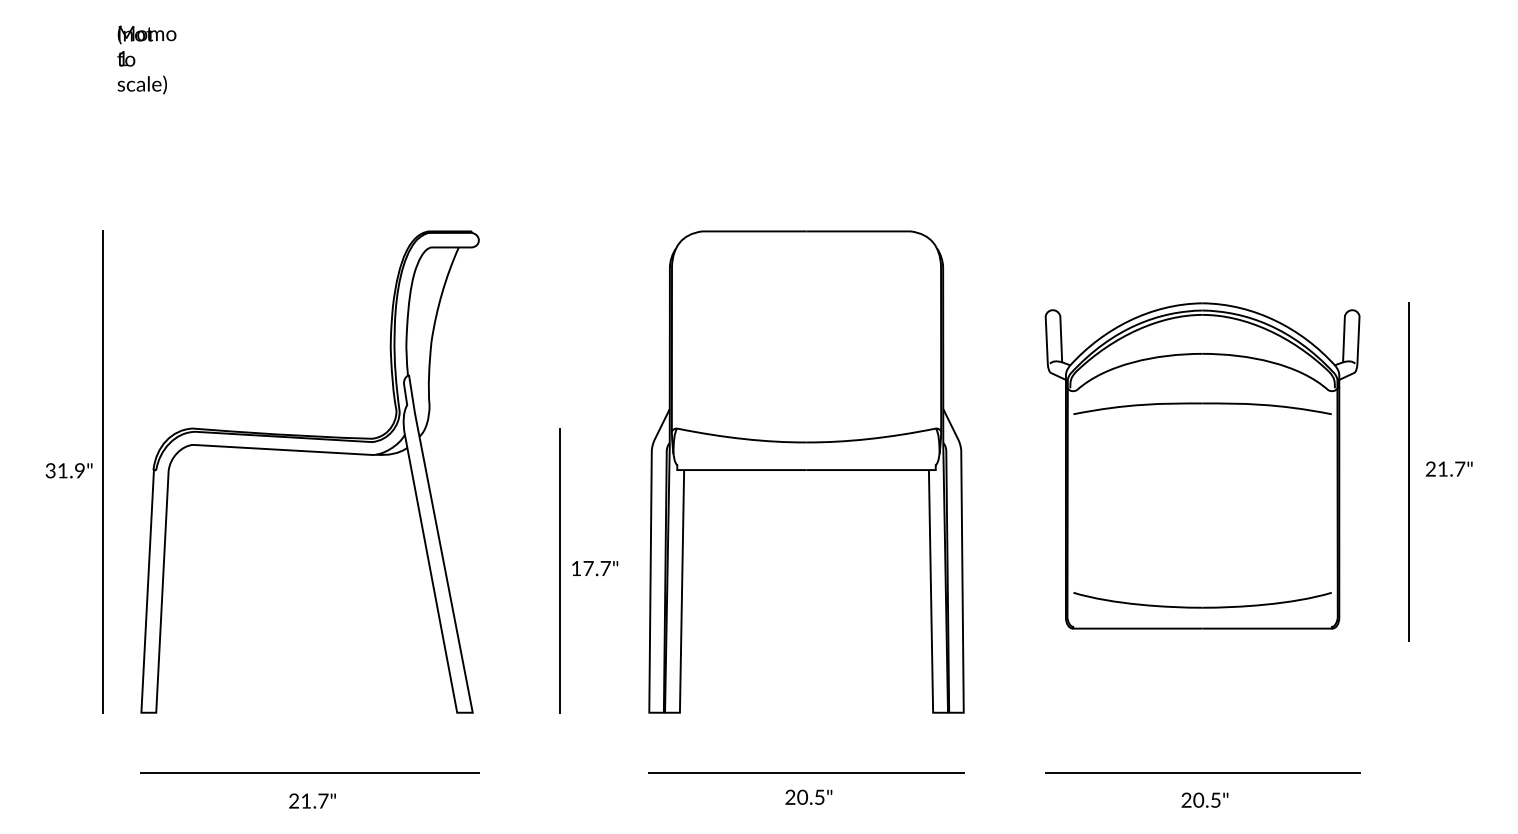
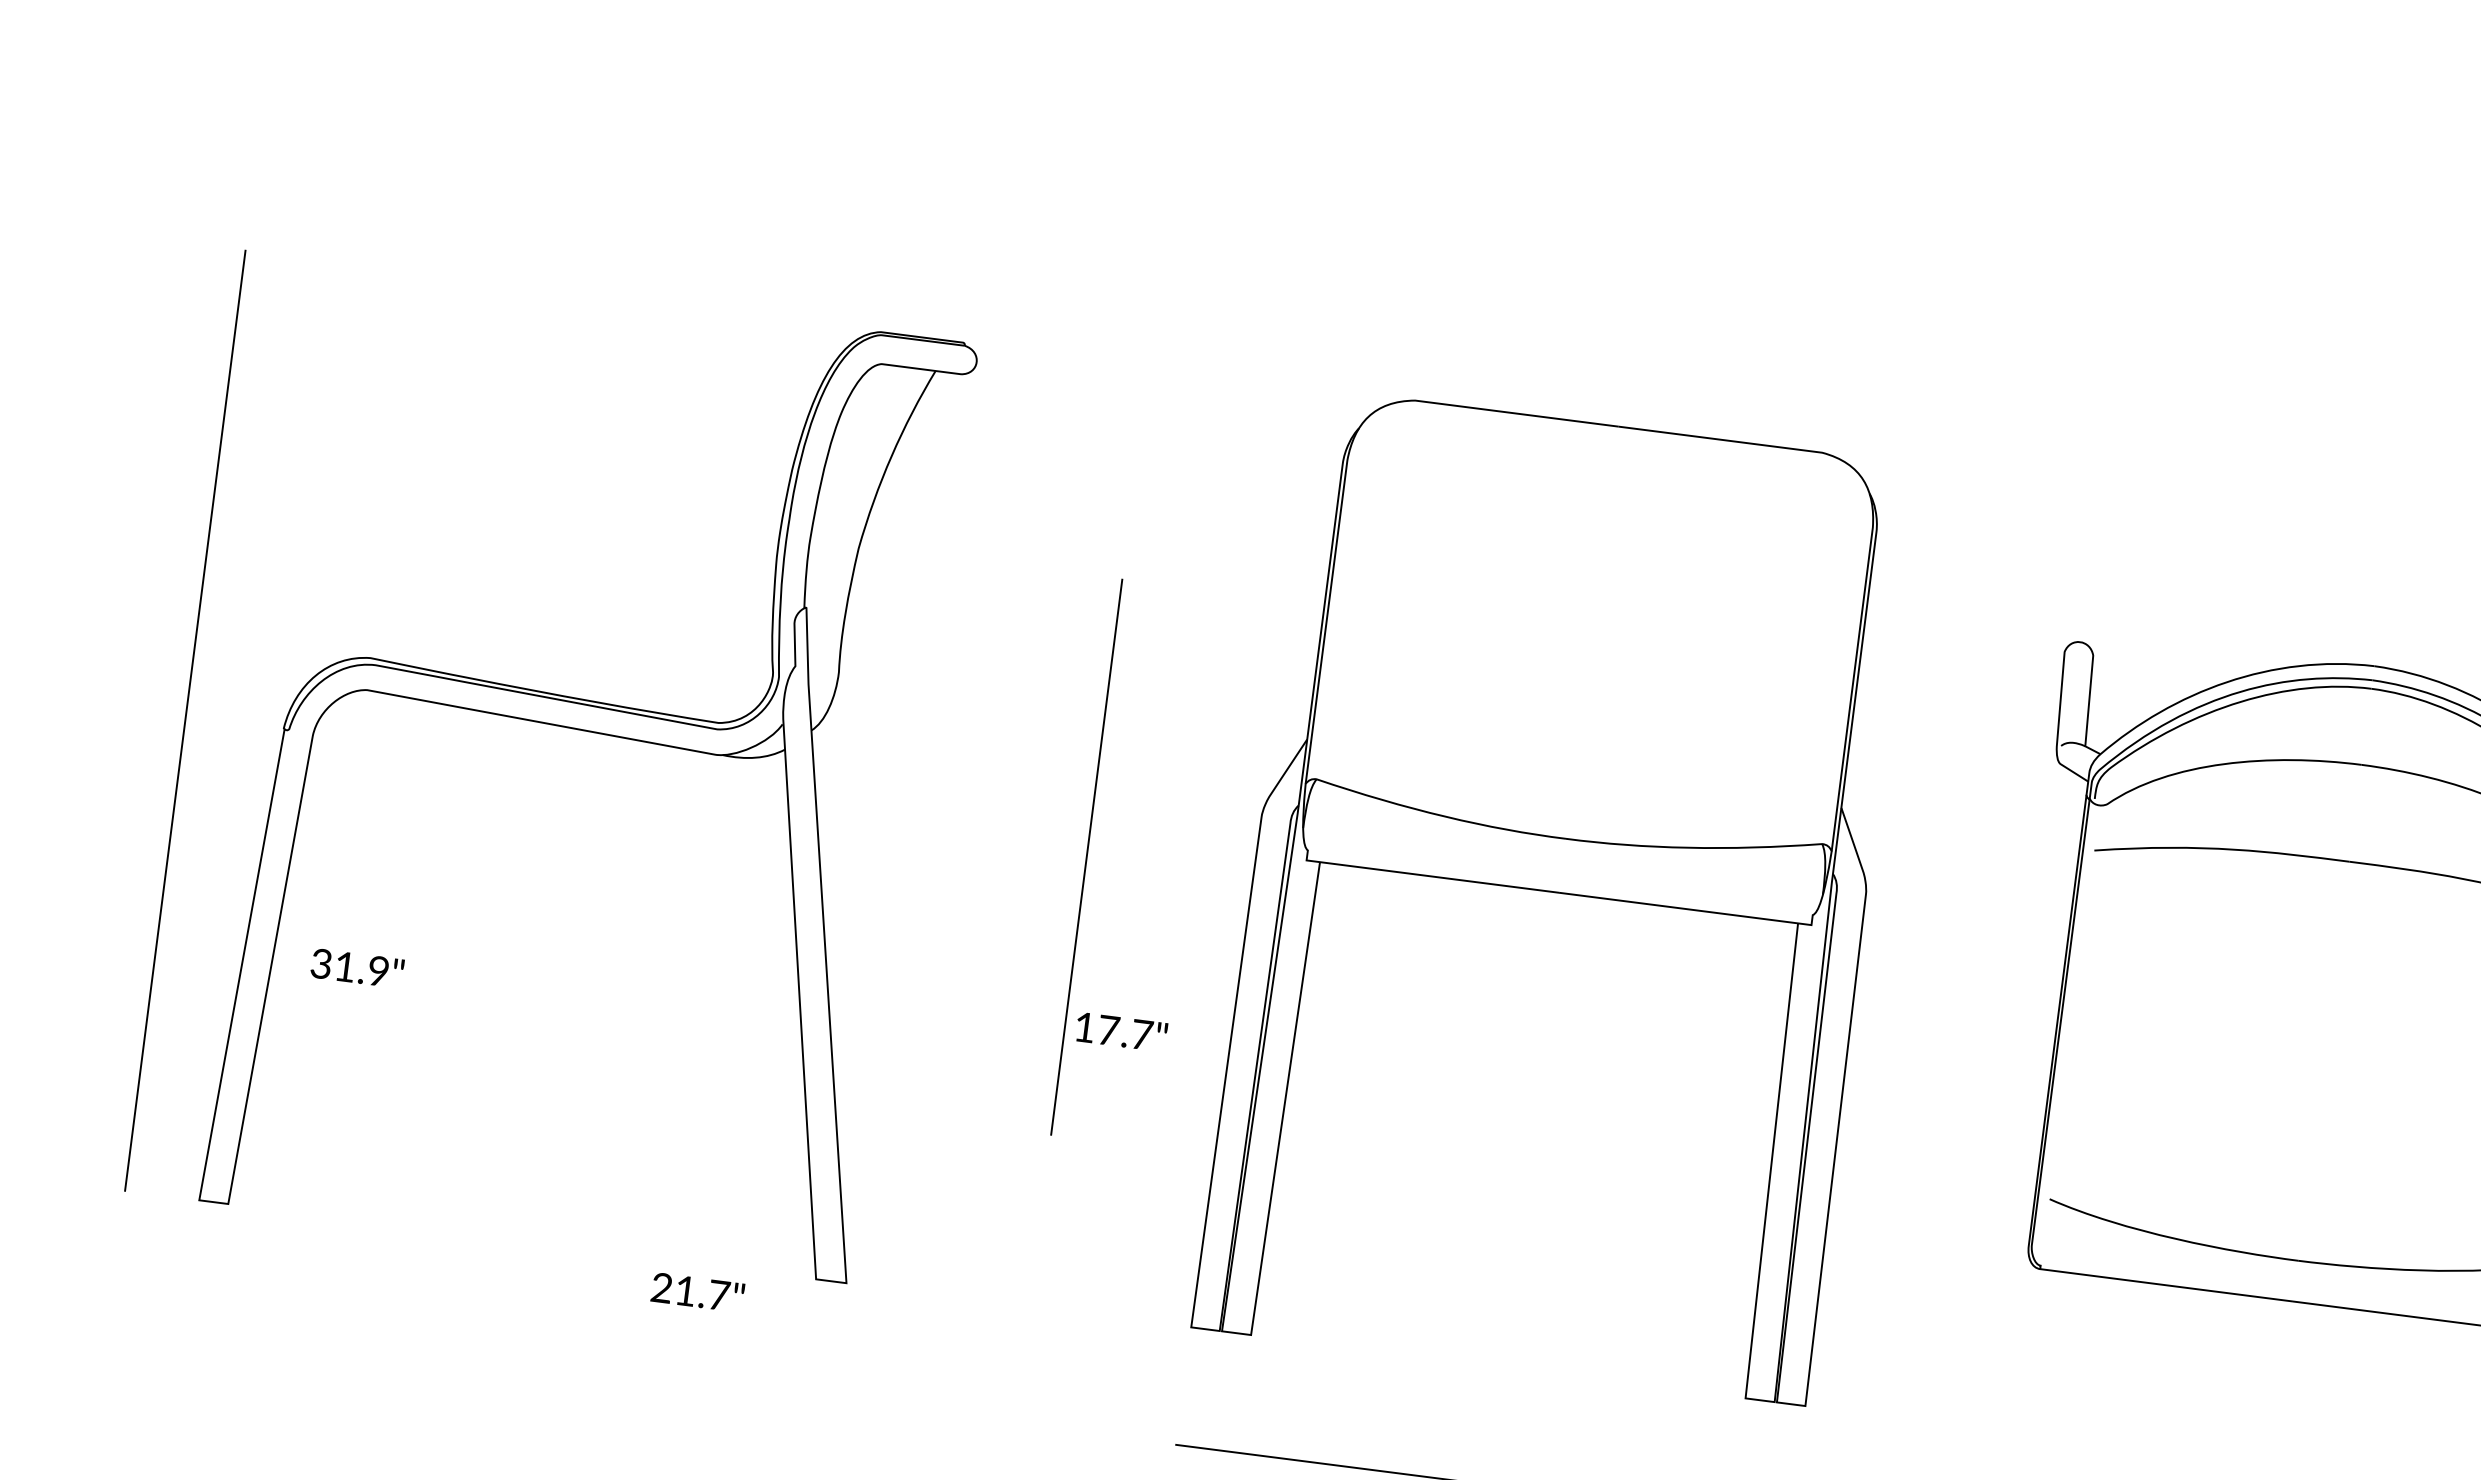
text: (68, 470) -> (356, 967), moved
line: (559, 570) -> (1085, 856), moved
line: (309, 772) -> (512, 1359), removed
text: (312, 800) -> (697, 1291), moved

